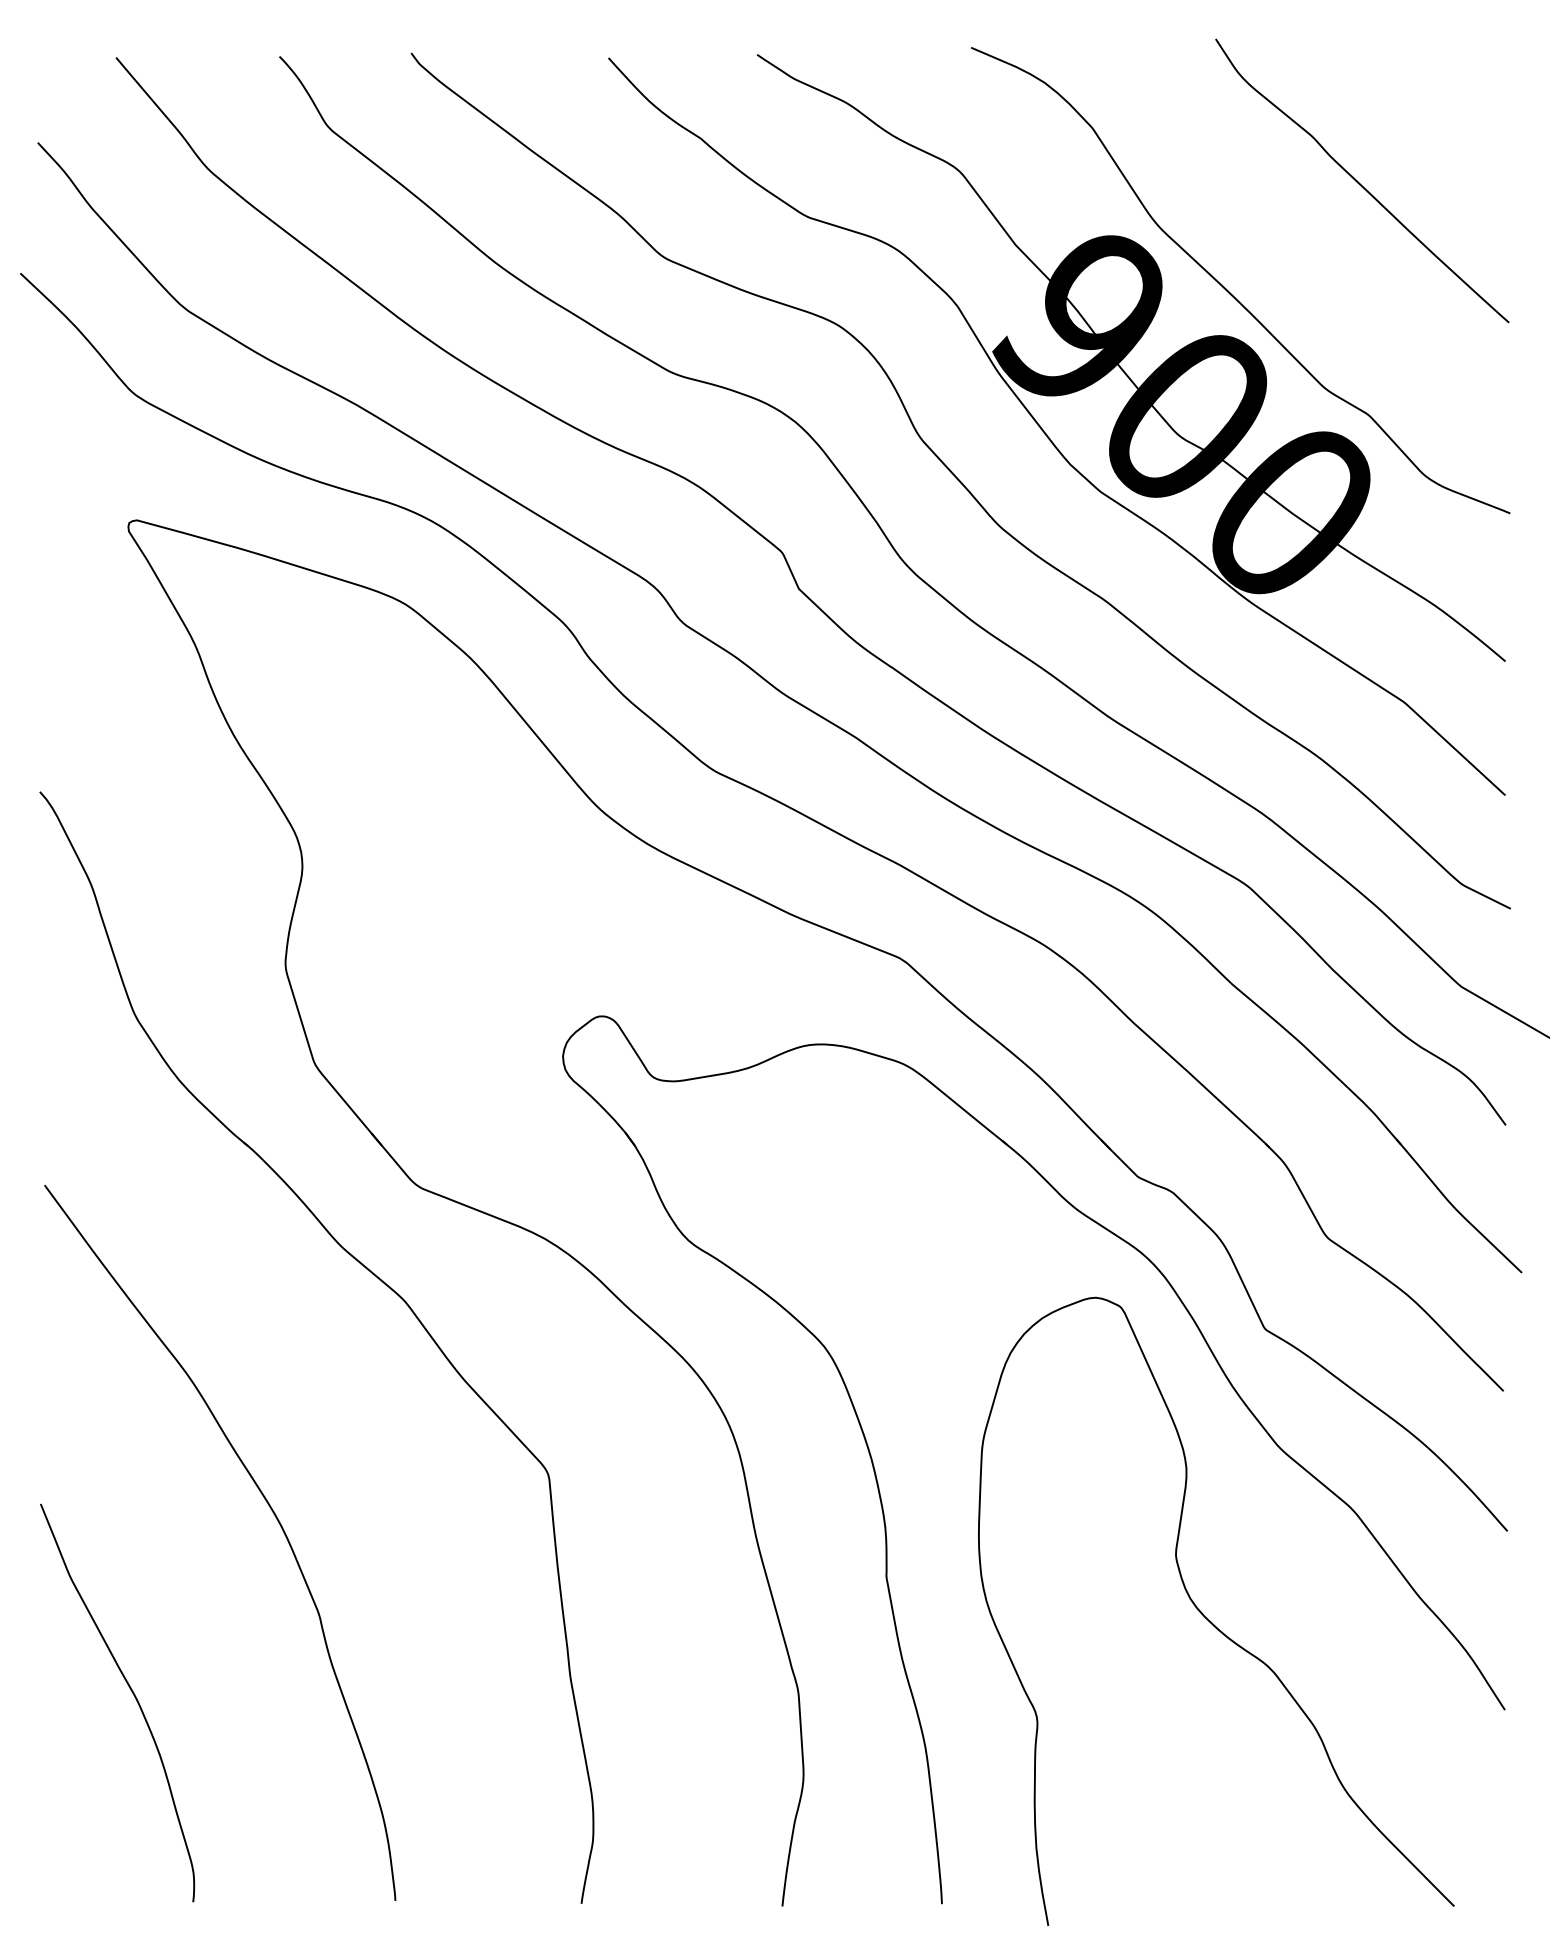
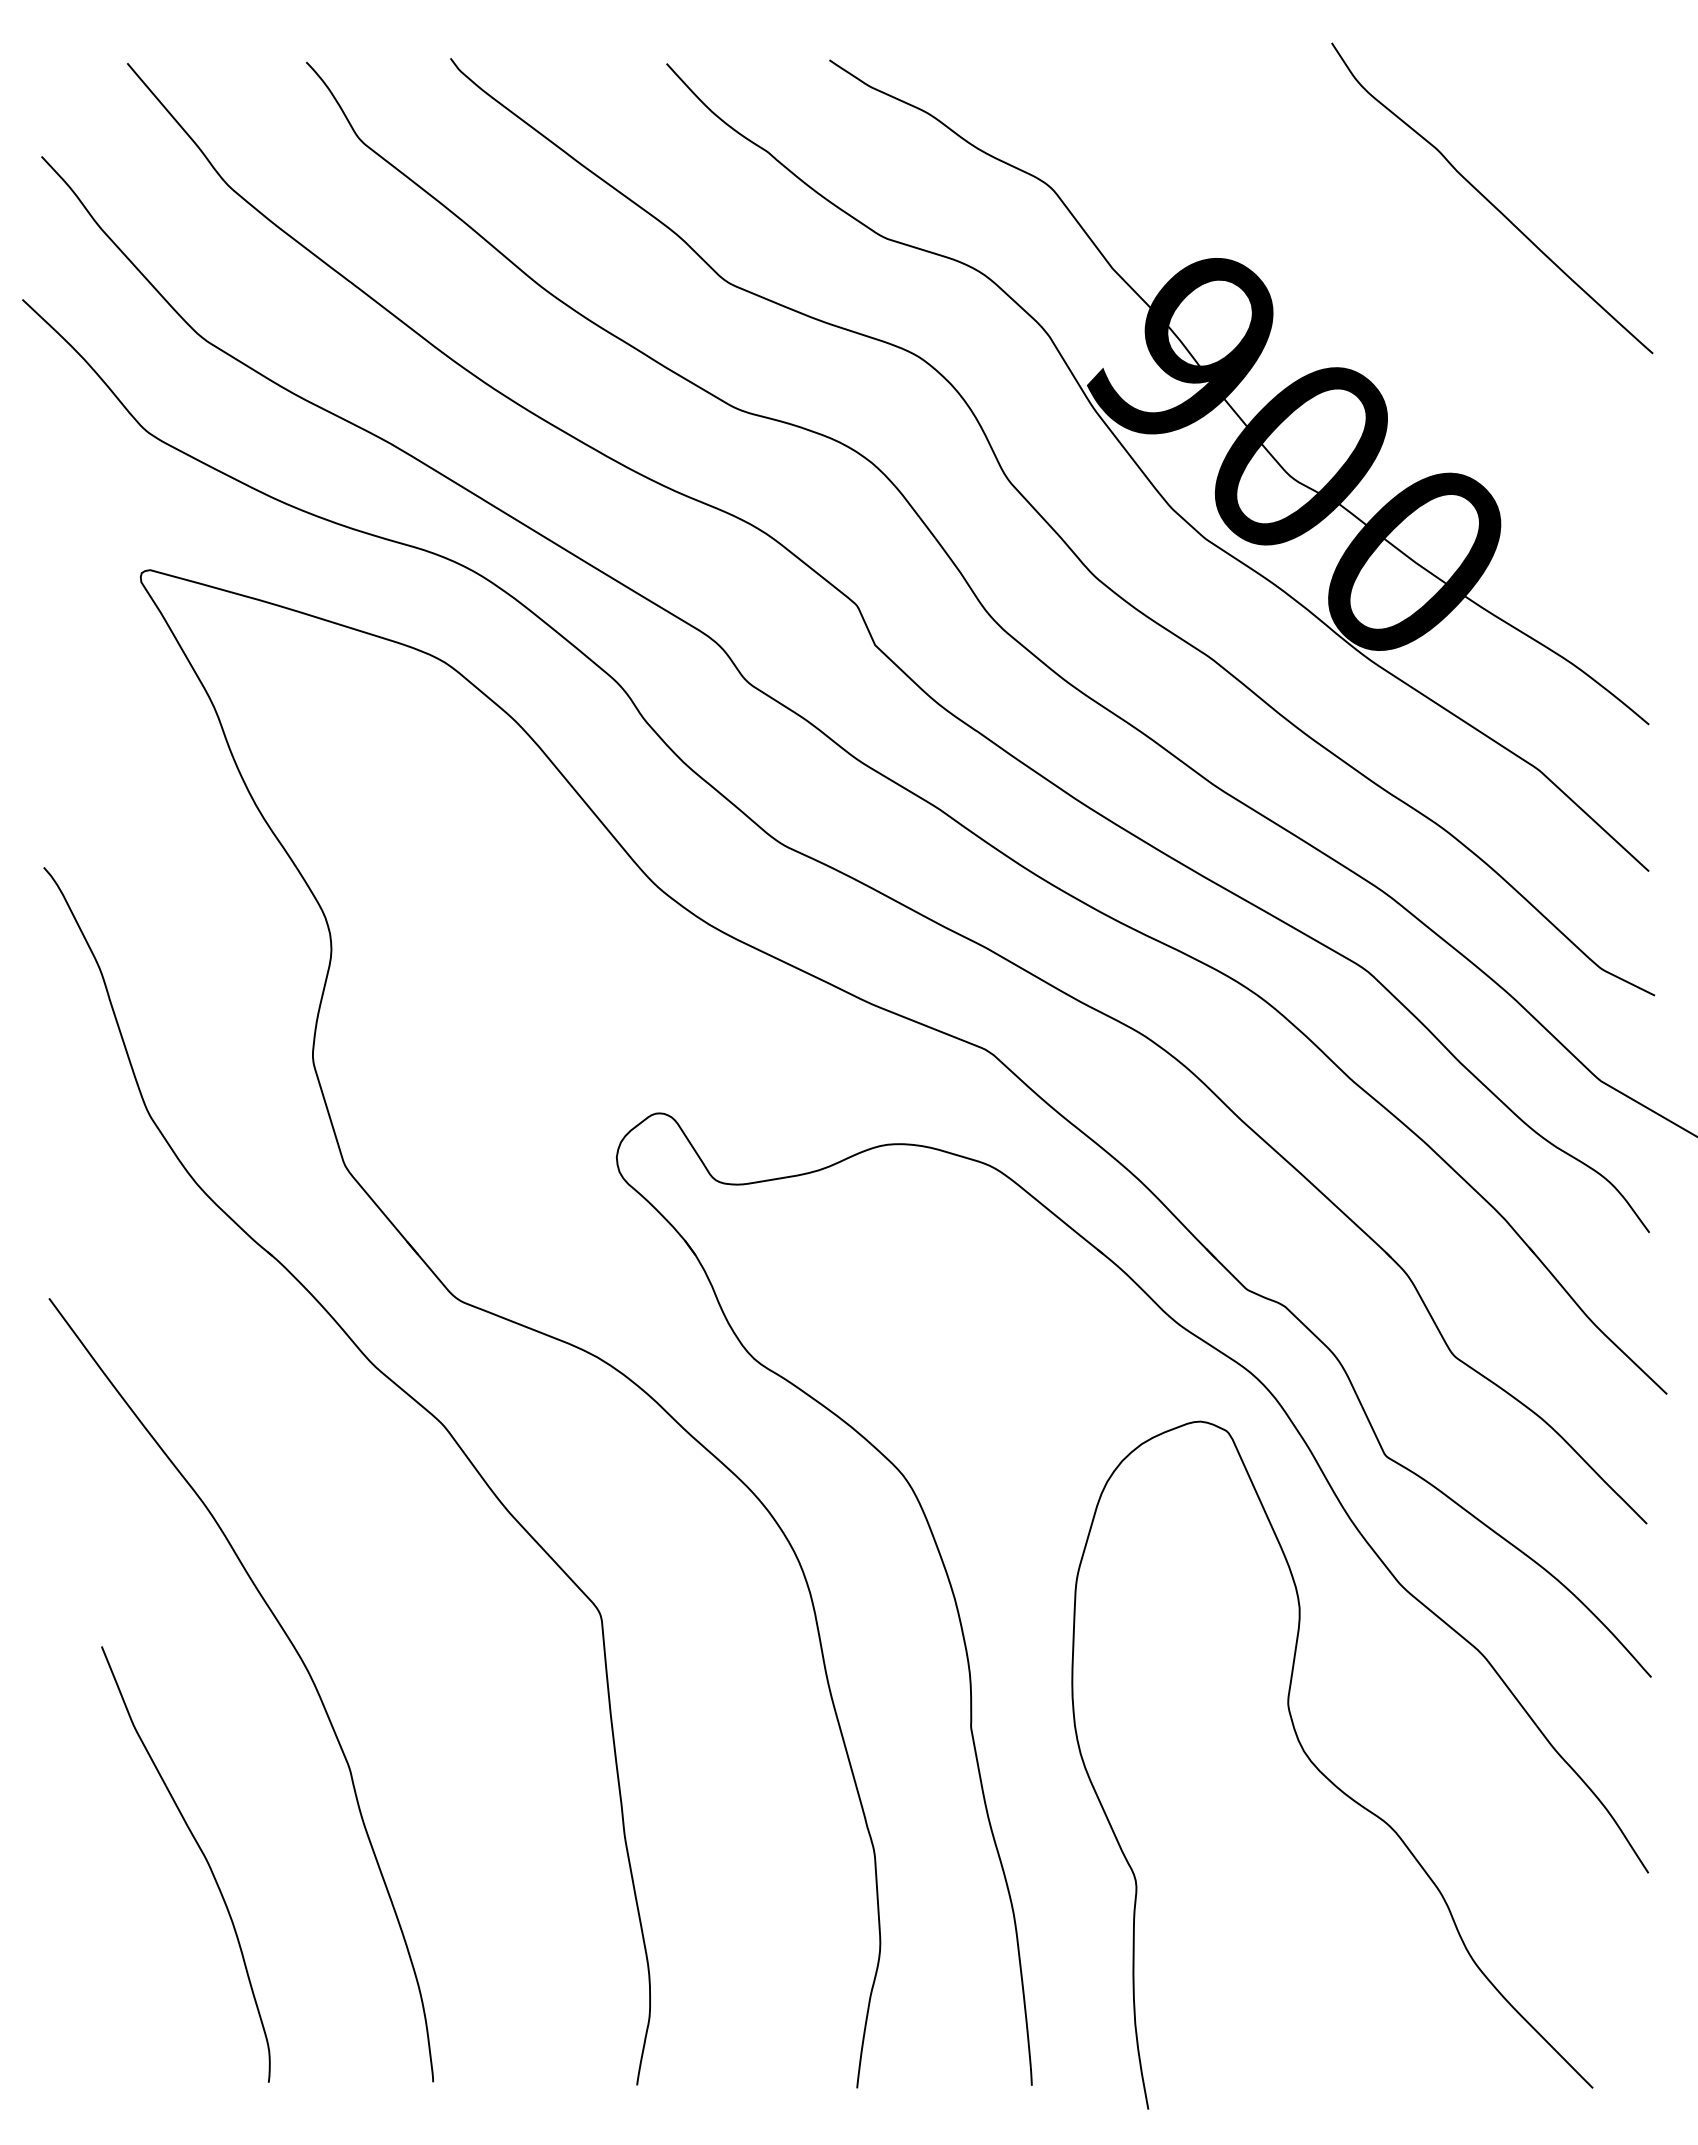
curve: (1229, 291) -> (1346, 319), removed
curve: (133, 1695) -> (203, 1856), moved

